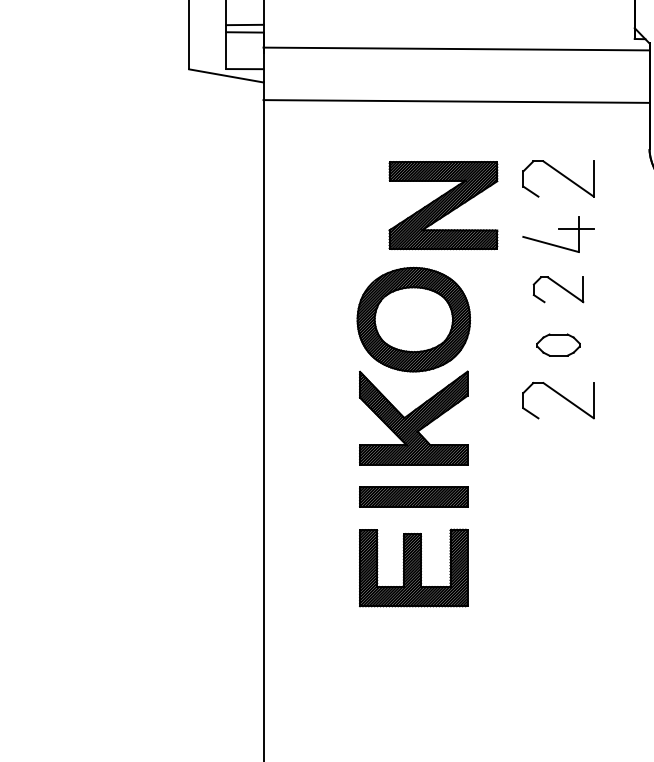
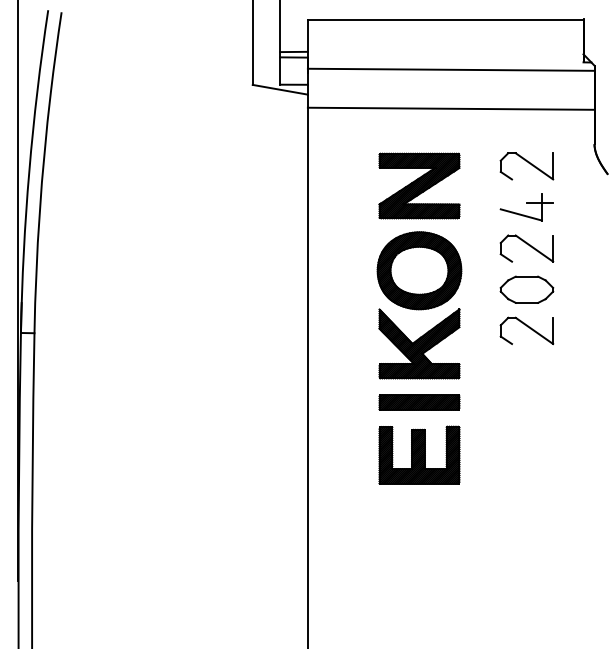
part: (443, 204) -> (419, 185), moved
part: (557, 289) -> (526, 248), size x1.43
part: (557, 344) -> (526, 289), size x1.67

